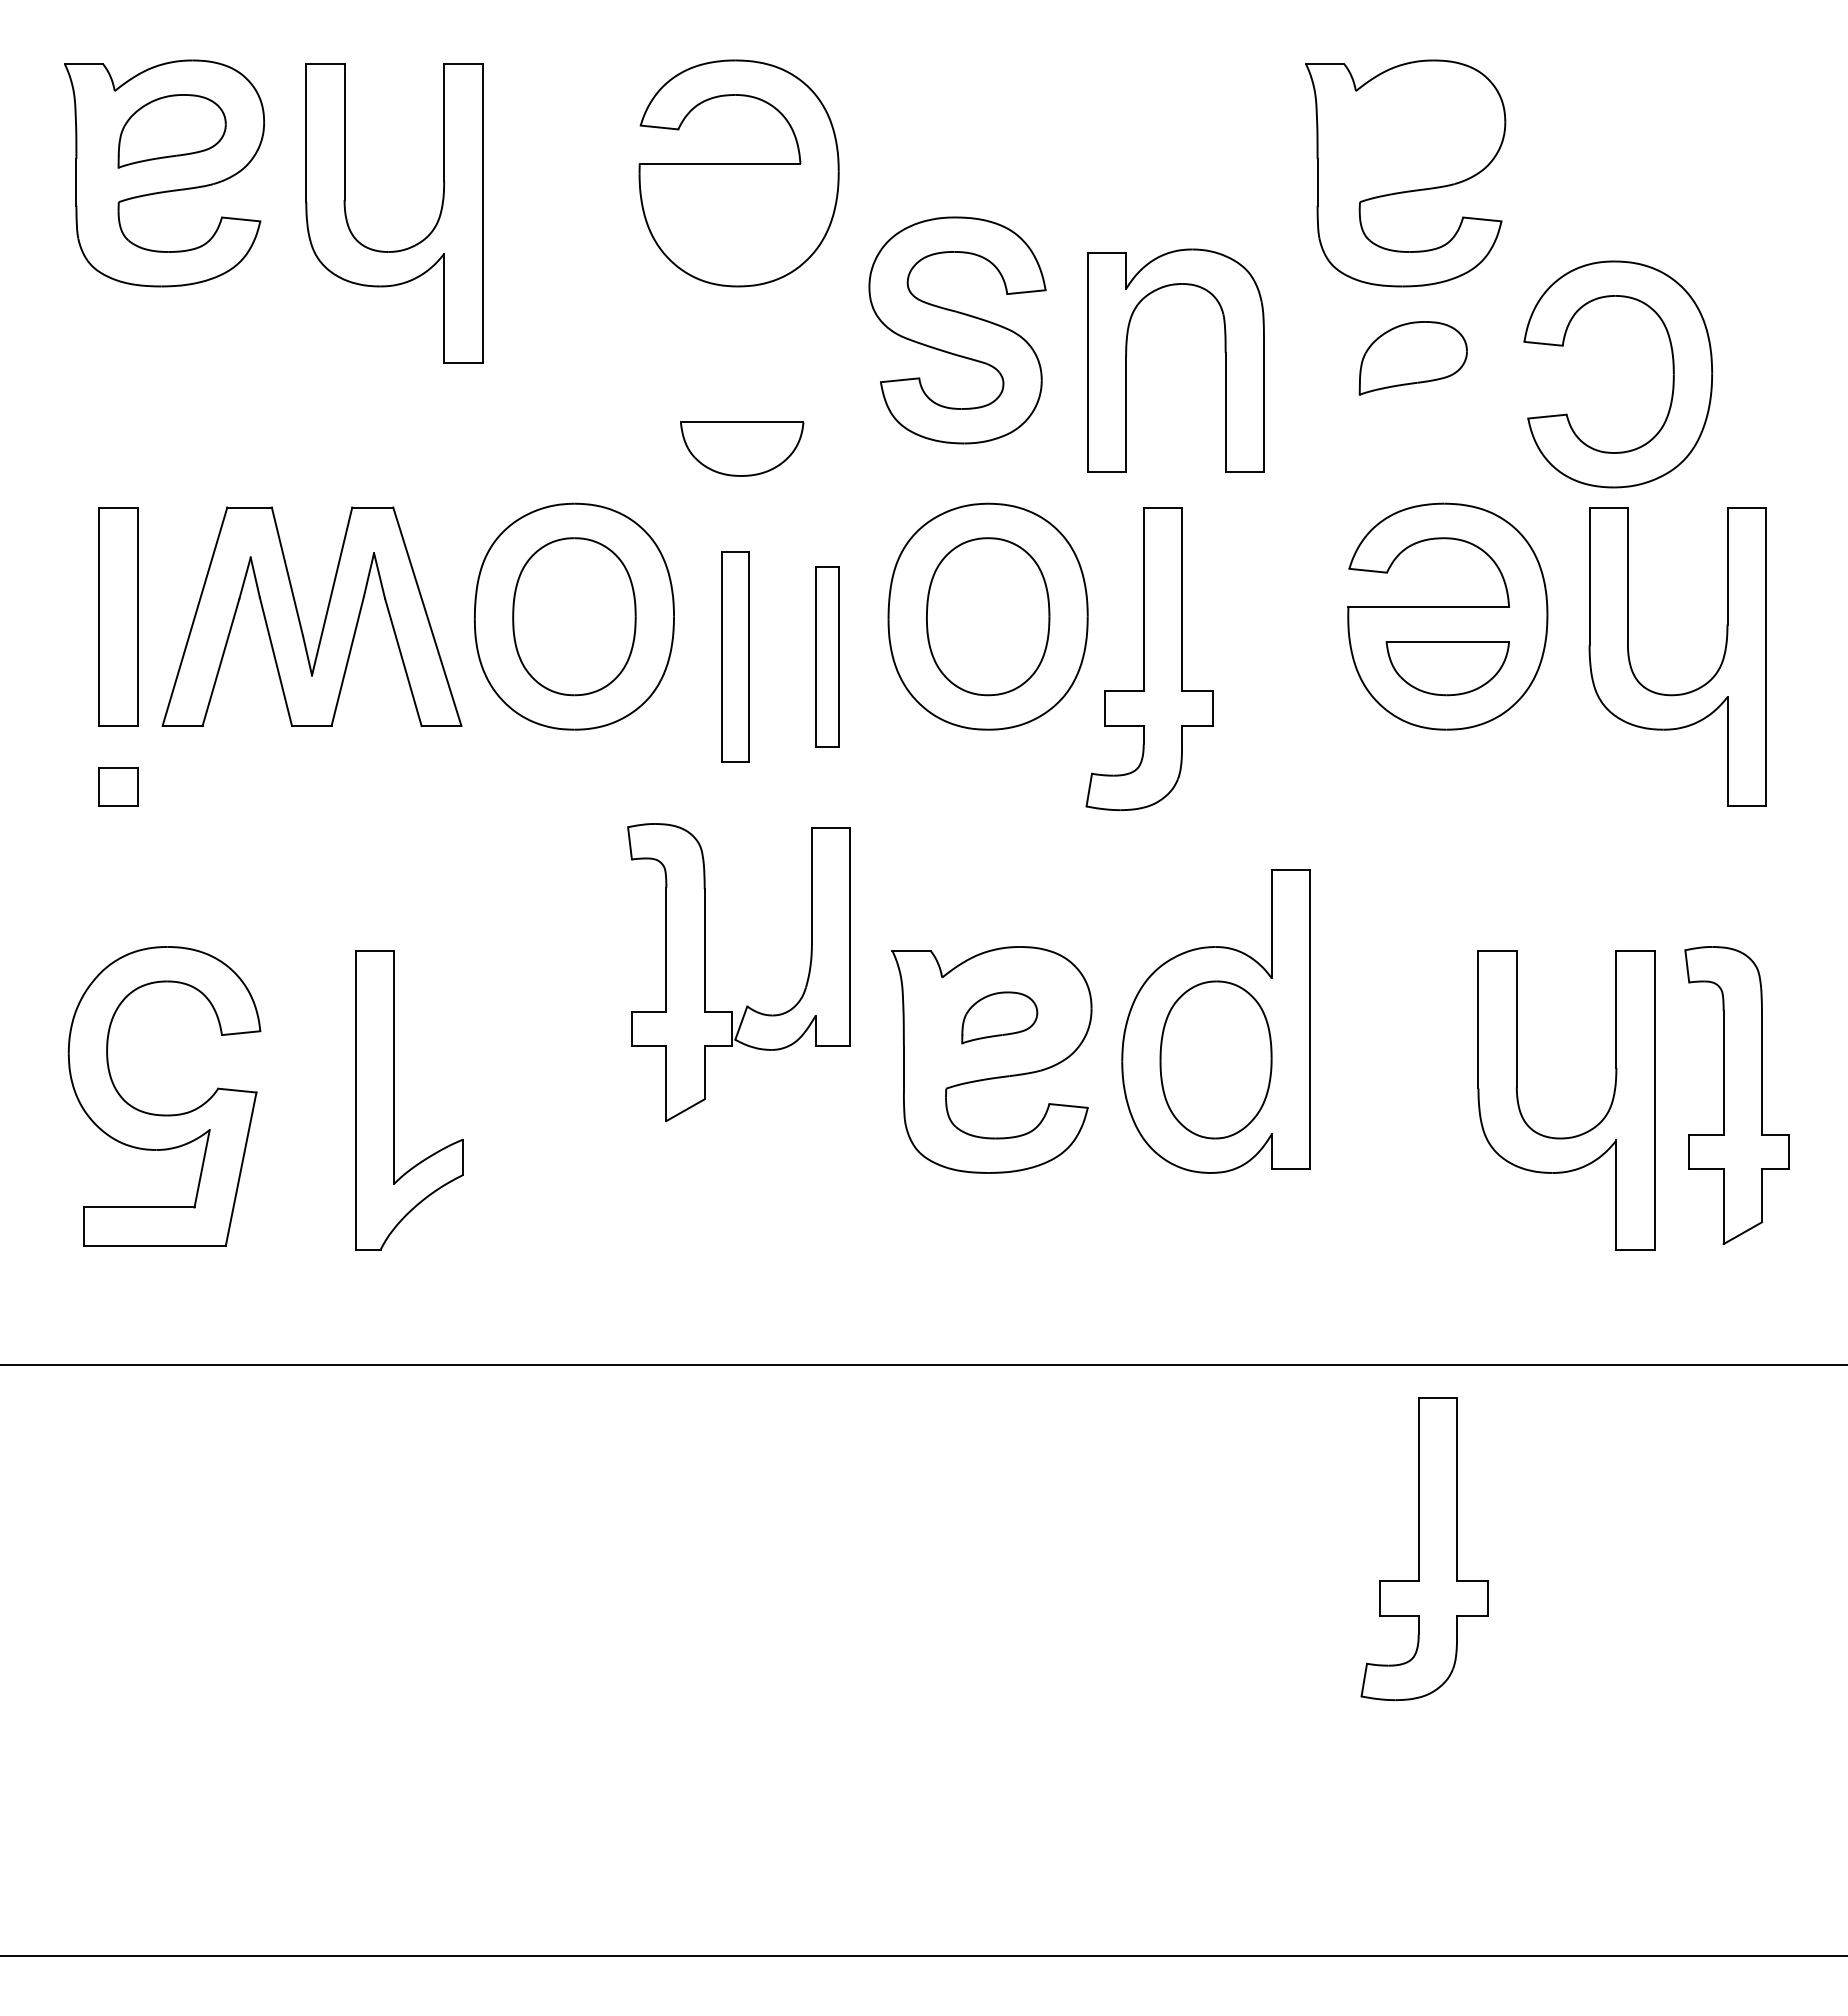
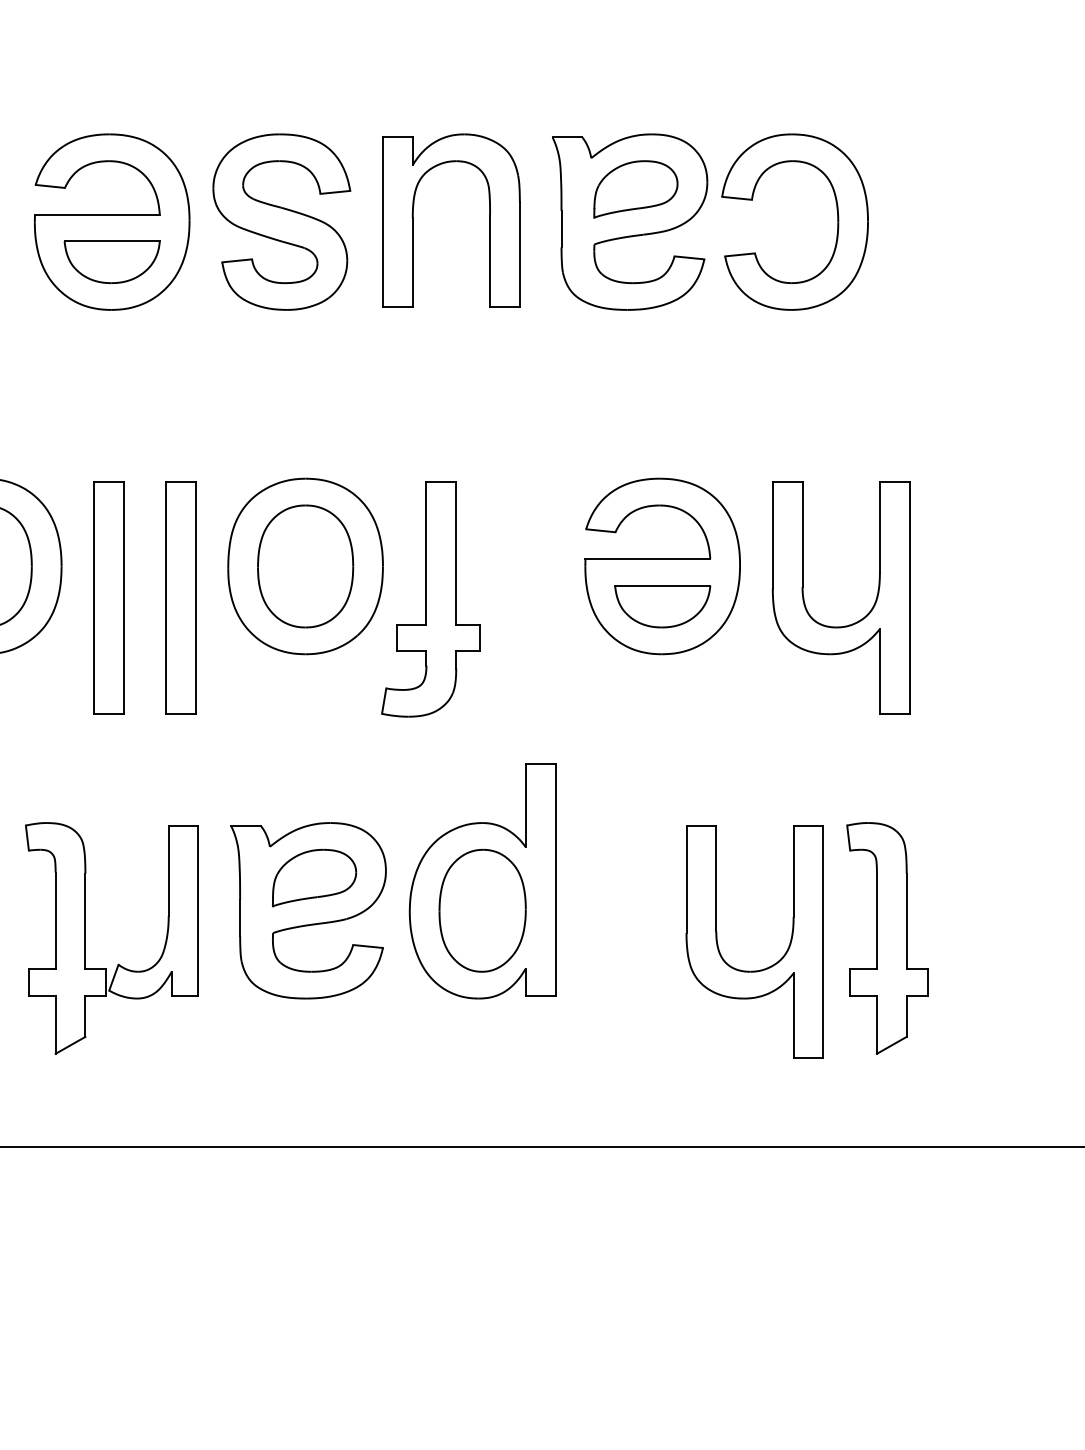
part: (957, 330) -> (281, 222), moved
part: (1127, 351) -> (413, 213), moved
part: (1412, 358) -> (635, 189), moved
part: (1672, 371) -> (837, 219), moved
part: (742, 448) -> (112, 261), moved
part: (734, 656) -> (108, 597), size x1.43
part: (826, 656) -> (180, 597), size x1.67
part: (705, 972) -> (86, 938), moved
part: (999, 1017) -> (314, 877), size x1.43
part: (1424, 1549) -> (644, 1291), removed

